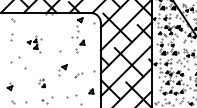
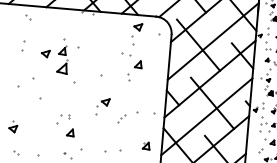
part: (34, 44) -> (59, 60), size x1.67
part: (78, 74) -> (127, 116), size x1.67
part: (41, 83) -> (65, 125), size x1.67

